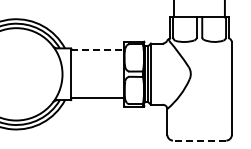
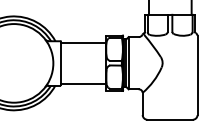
line: (98, 50) -> (84, 43), dashed -> solid
line: (199, 140) -> (170, 119), dashed -> solid

